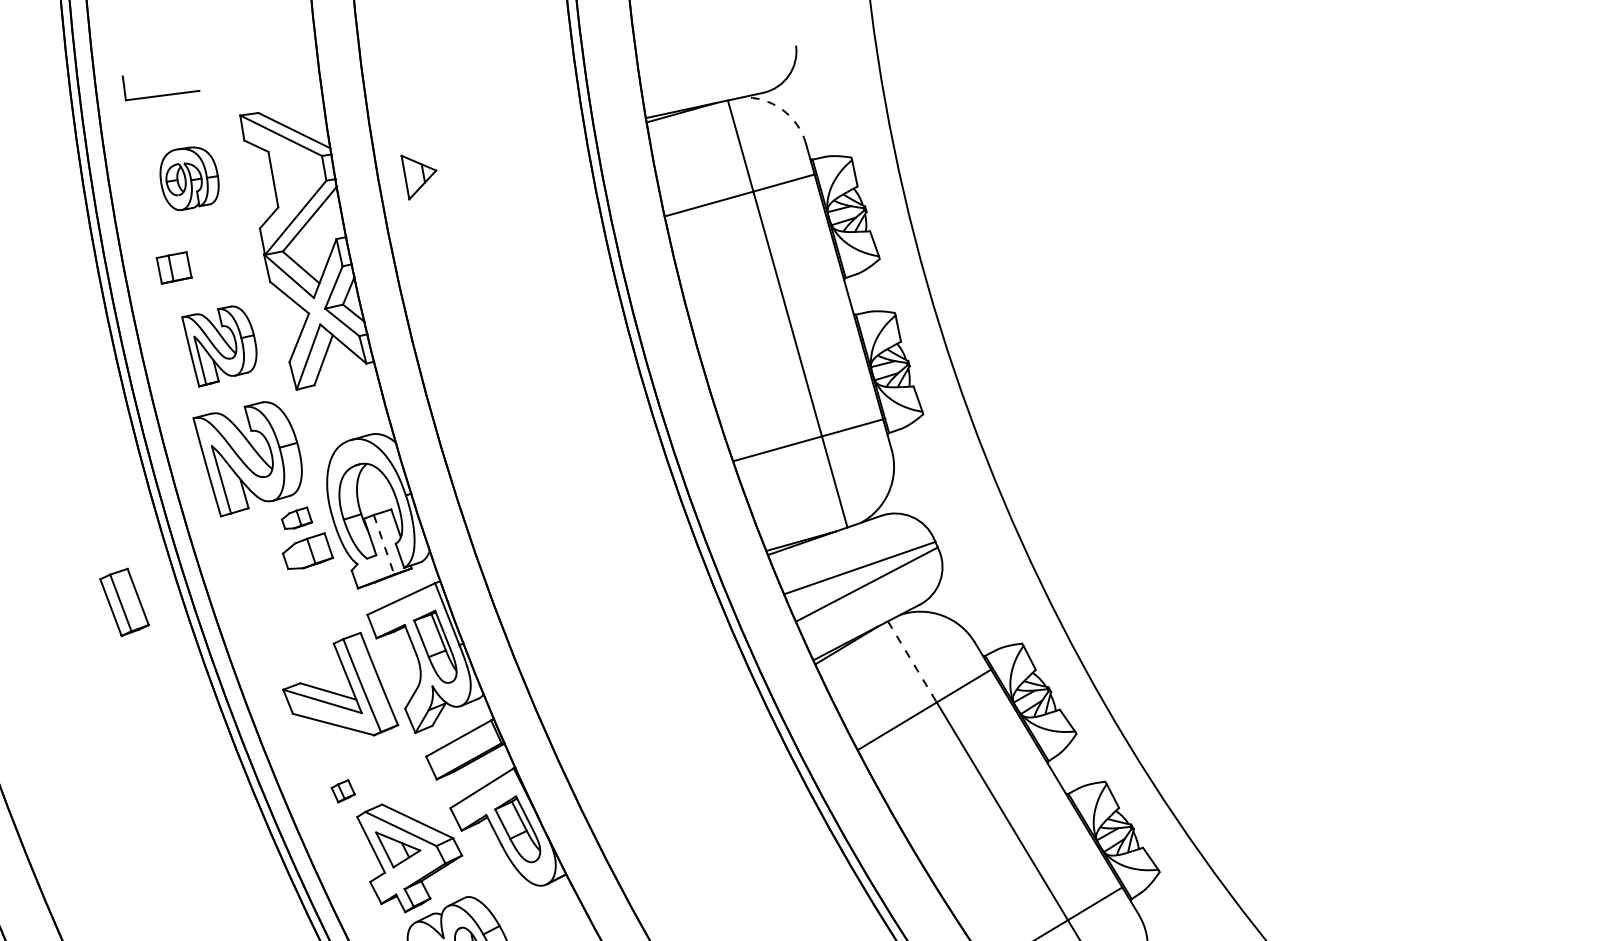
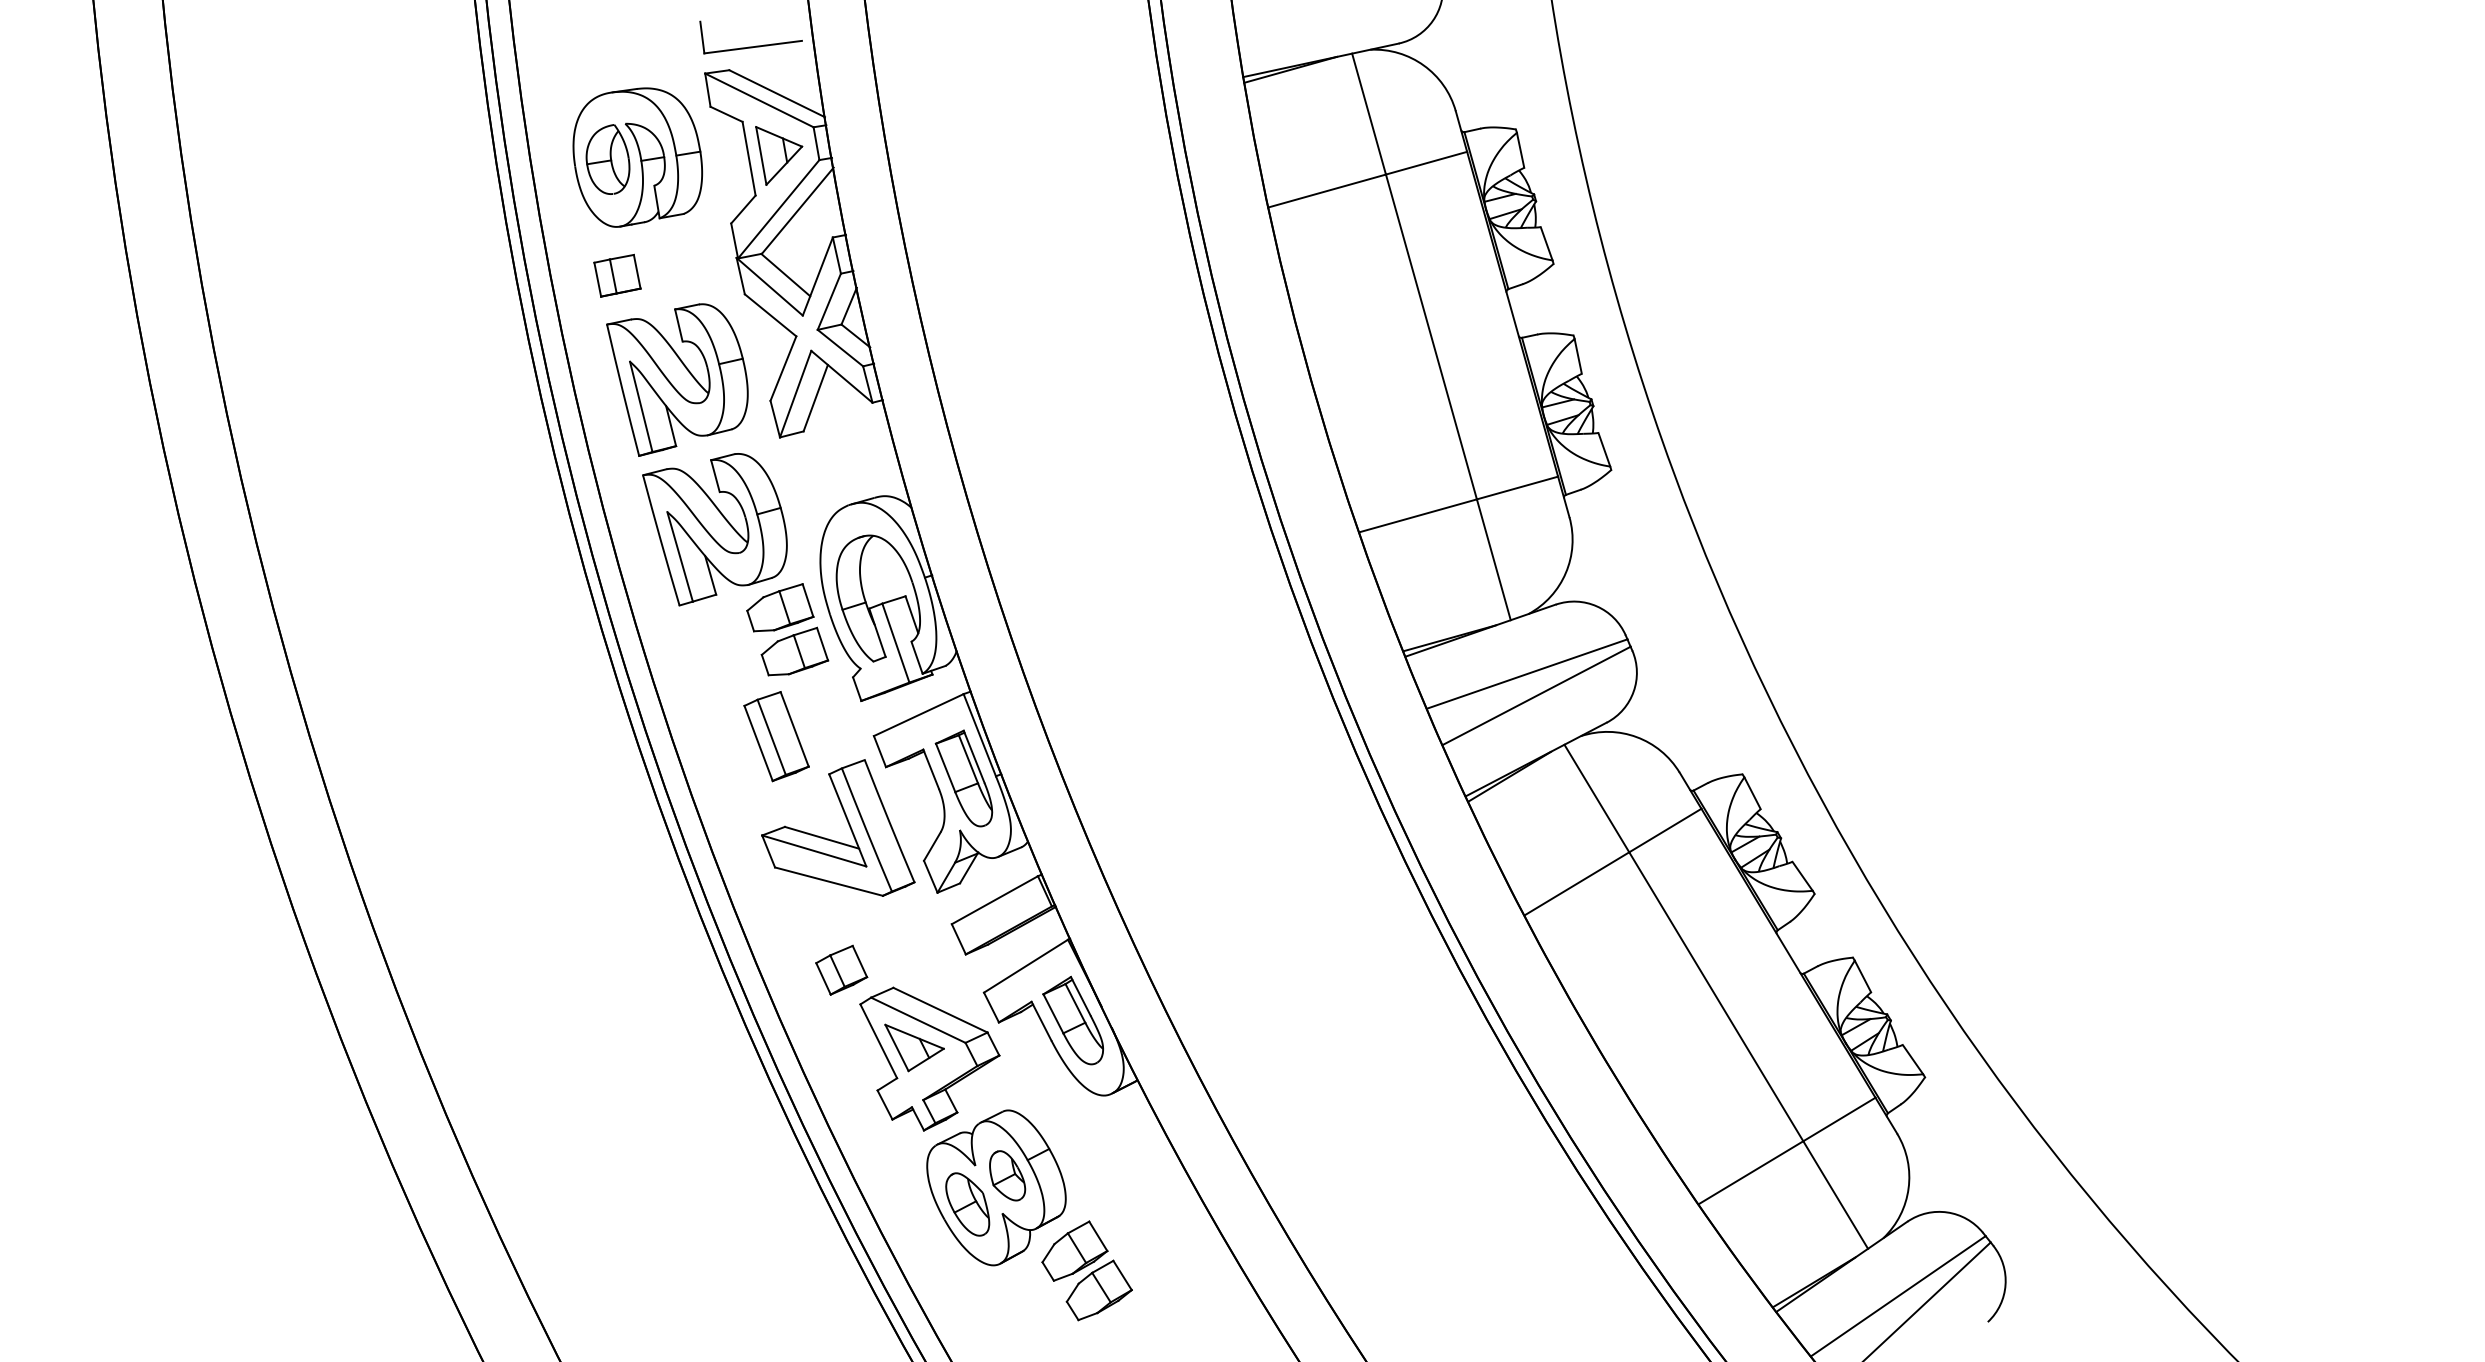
part: (160, 95) -> (750, 46), moved
arc: (781, 109) -> (1423, 65), dashed -> solid
part: (419, 177) -> (779, 155), moved
part: (189, 178) -> (637, 157), size x1.67
part: (219, 346) -> (677, 379), size x1.43
part: (297, 517) -> (780, 607), size x1.67
line: (383, 545) -> (895, 643), dashed -> solid
part: (124, 602) -> (776, 736), moved
line: (912, 661) -> (1596, 798), dashed -> solid
part: (343, 790) -> (841, 969), size x1.67

